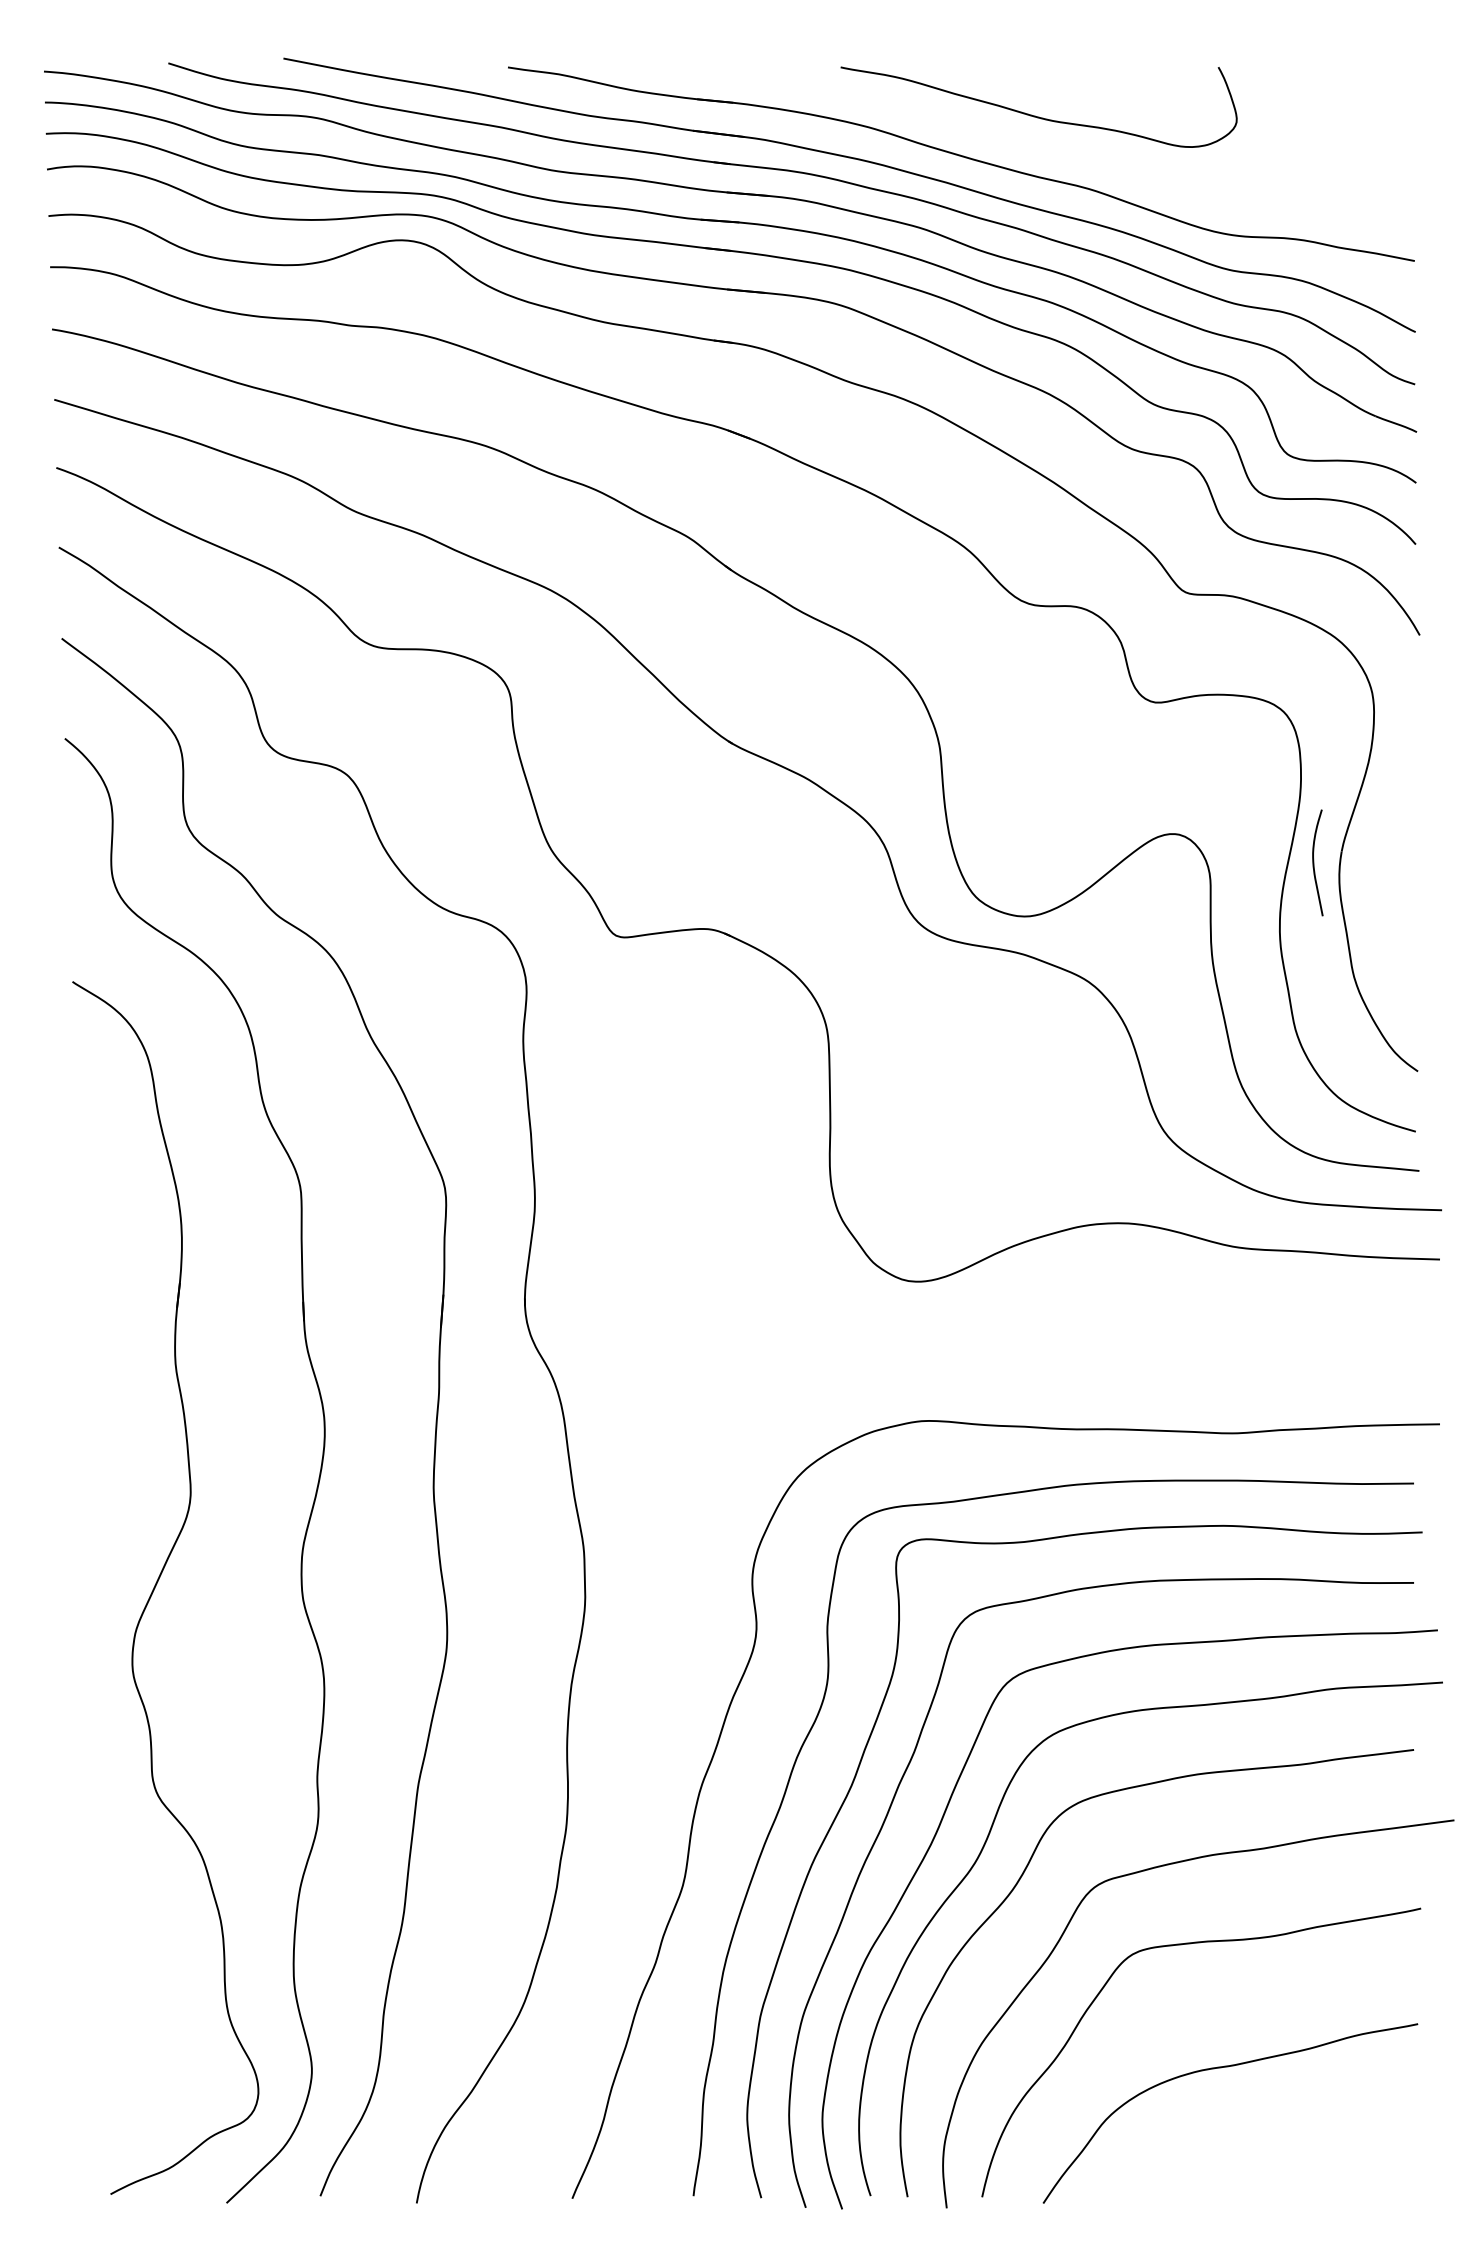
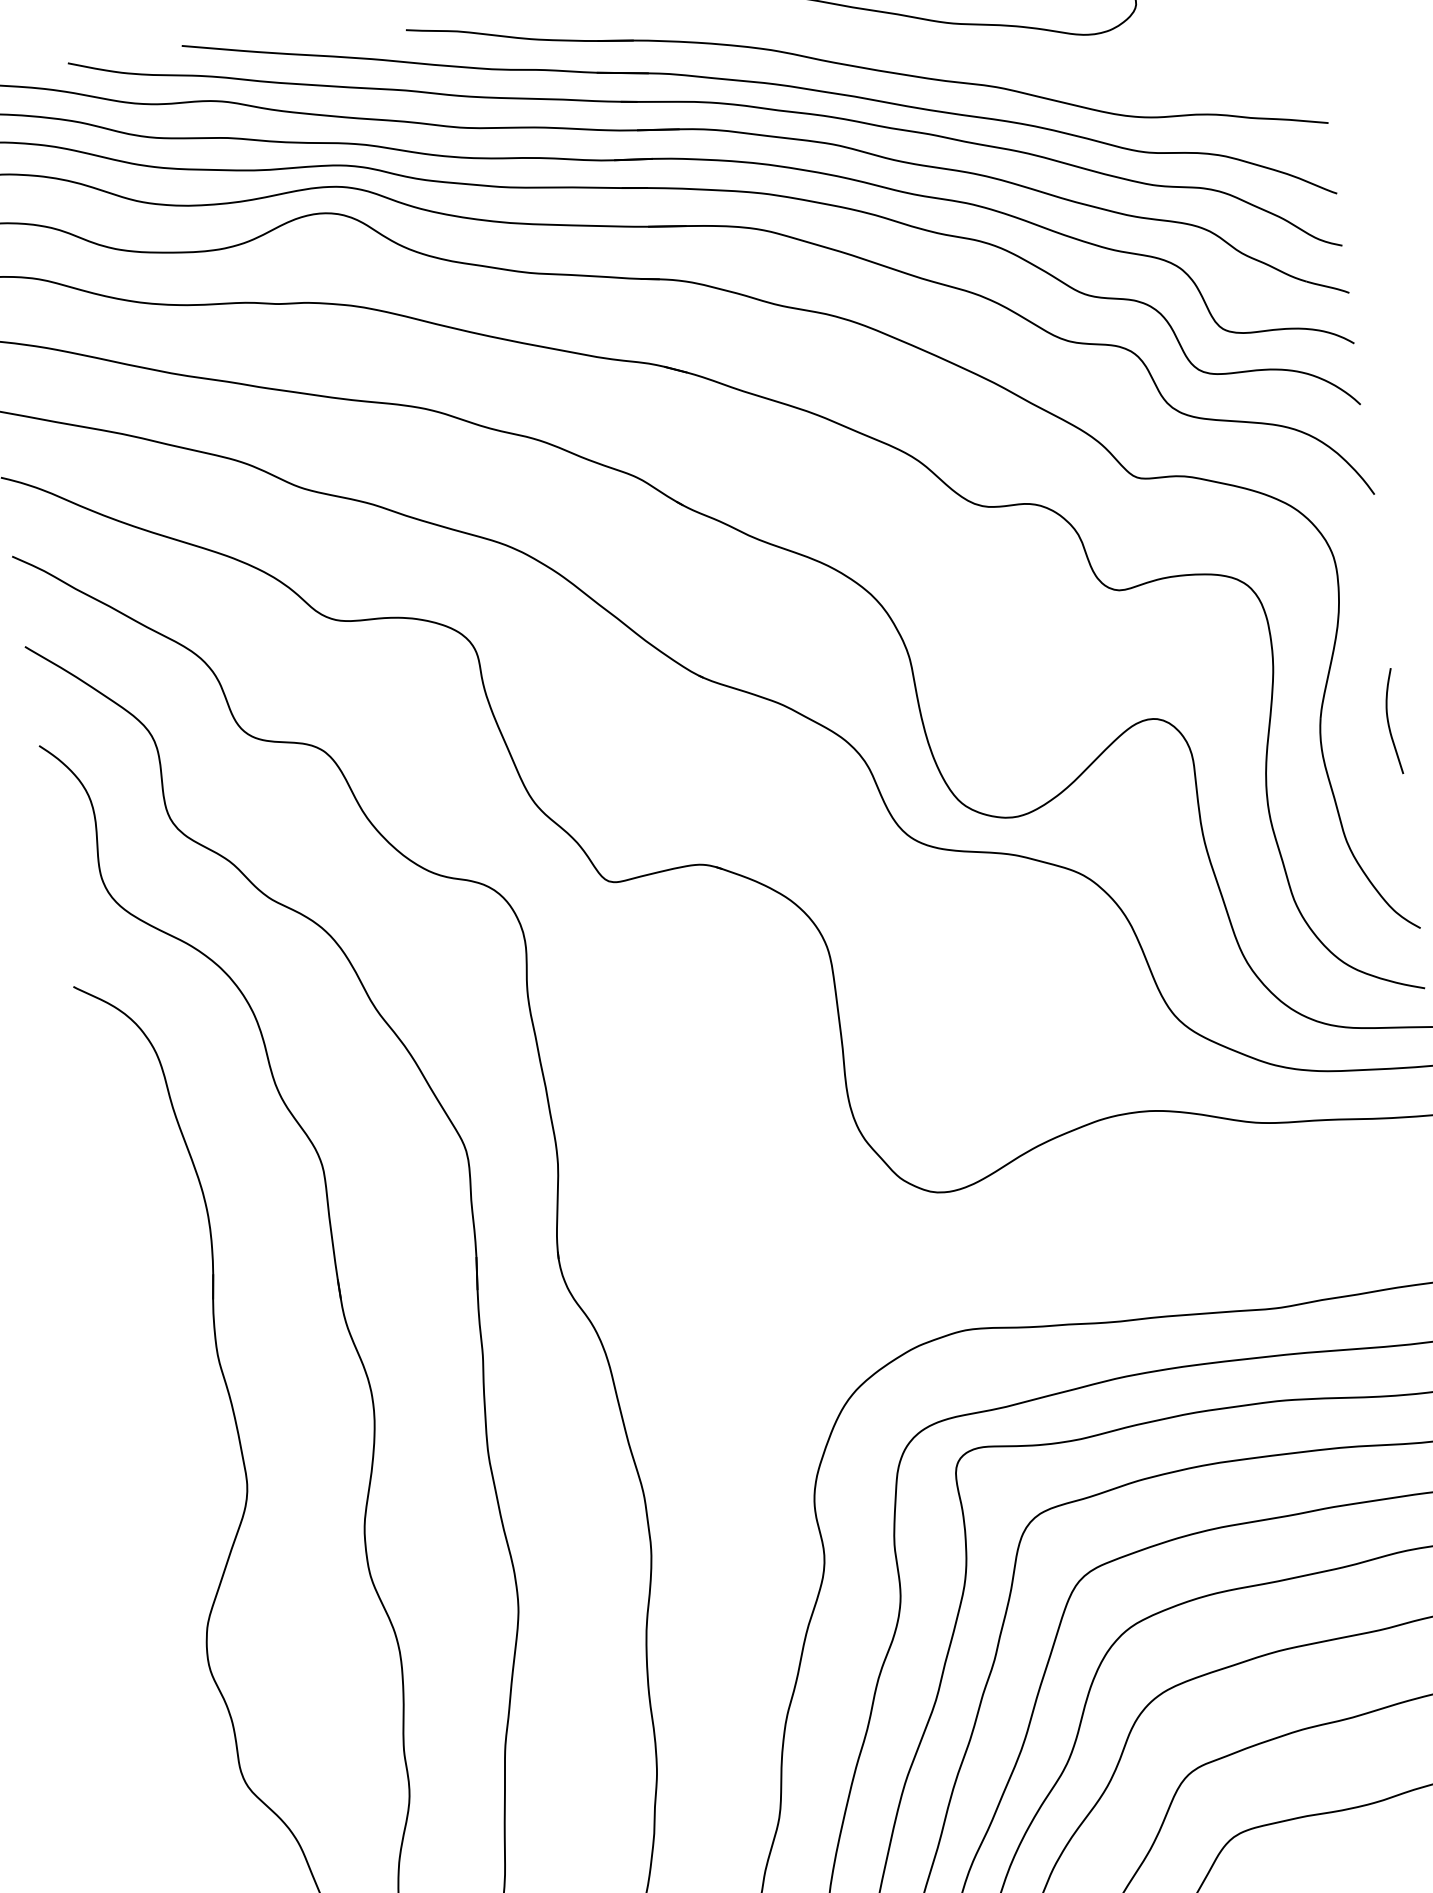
curve: (1314, 862) -> (1389, 721), moved

